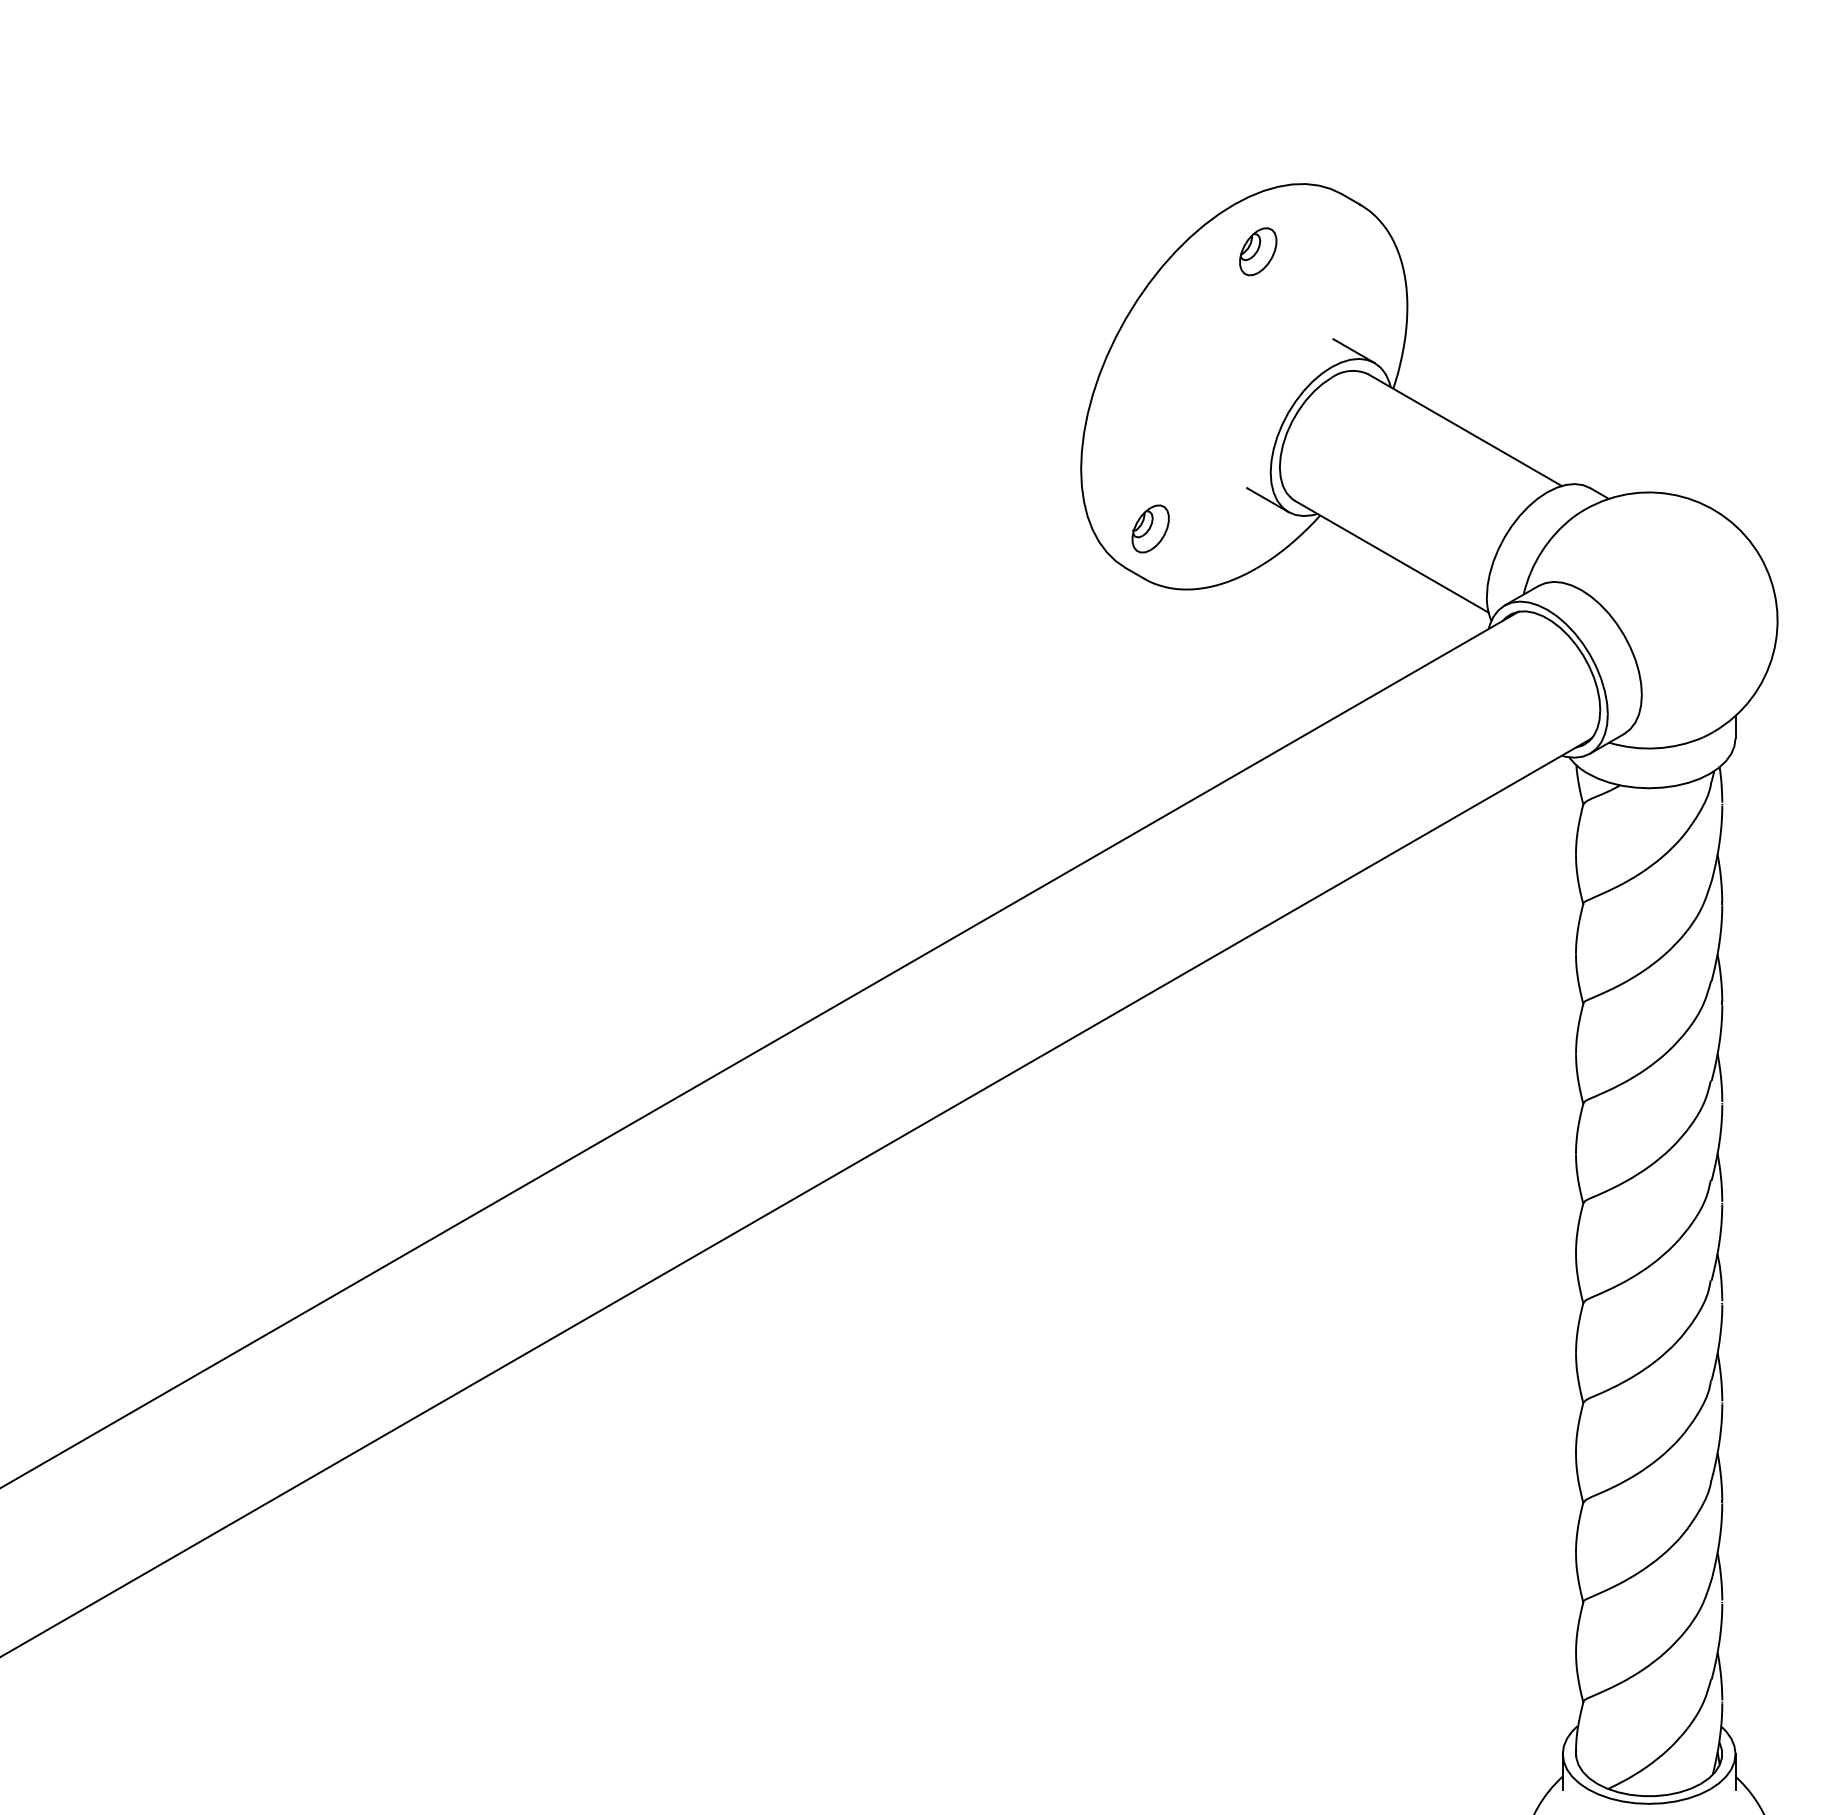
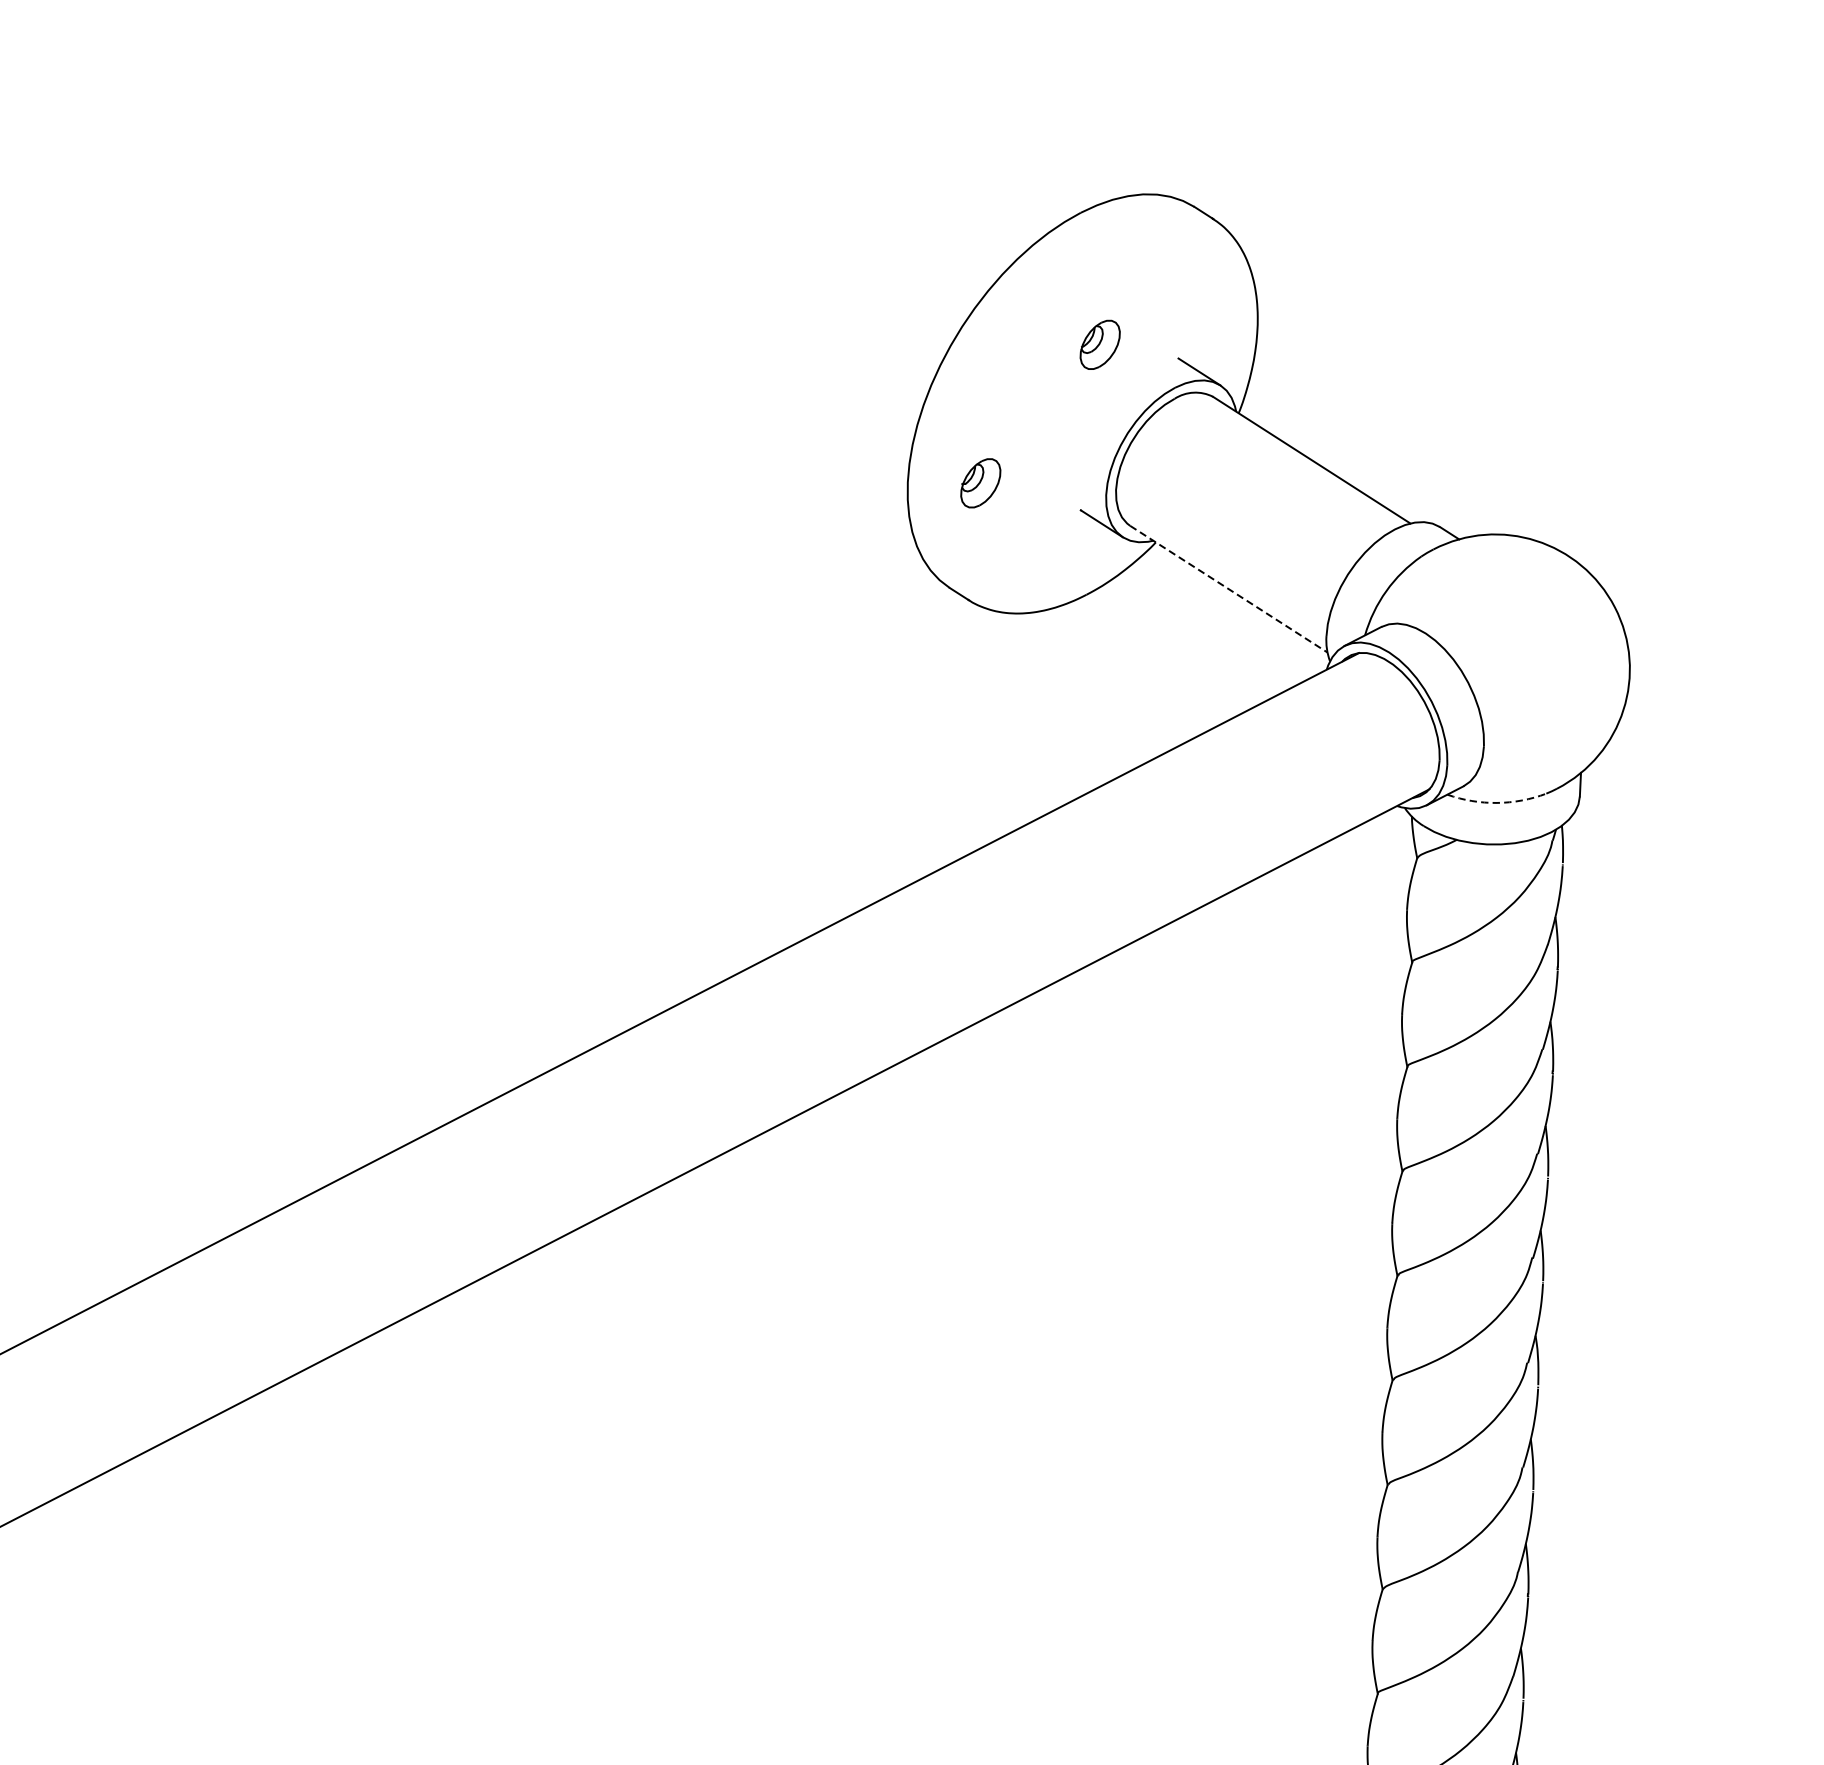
part: (1258, 251) -> (1100, 344), moved
part: (1150, 528) -> (980, 482), moved
line: (1391, 556) -> (1228, 588), solid -> dashed
arc: (1656, 748) -> (1496, 803), solid -> dashed

